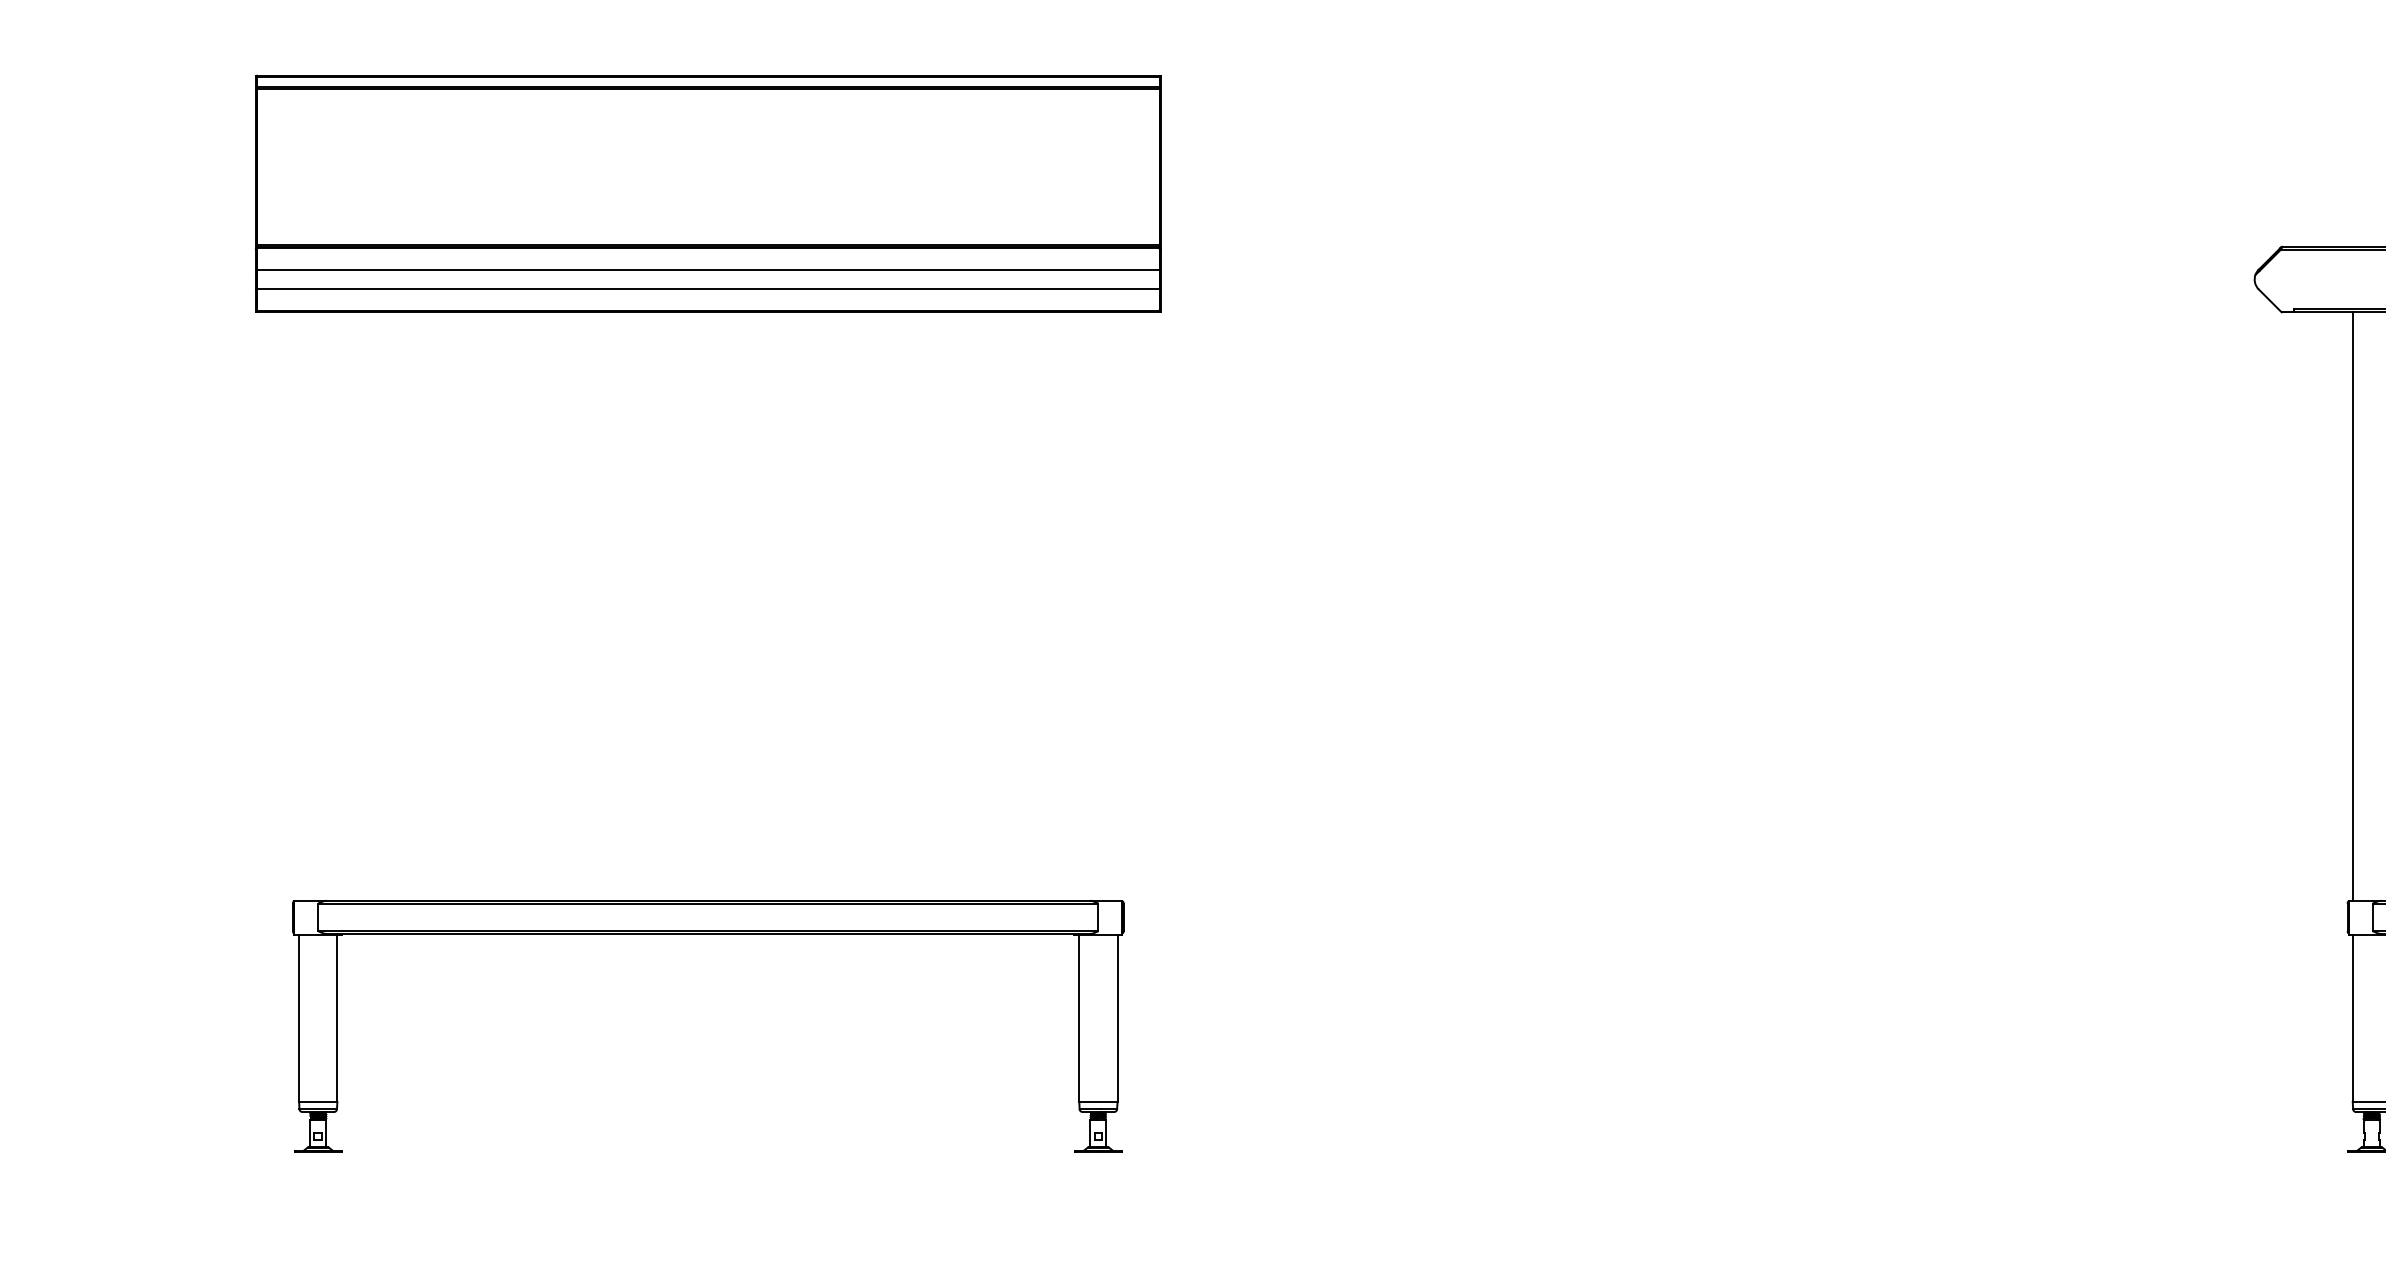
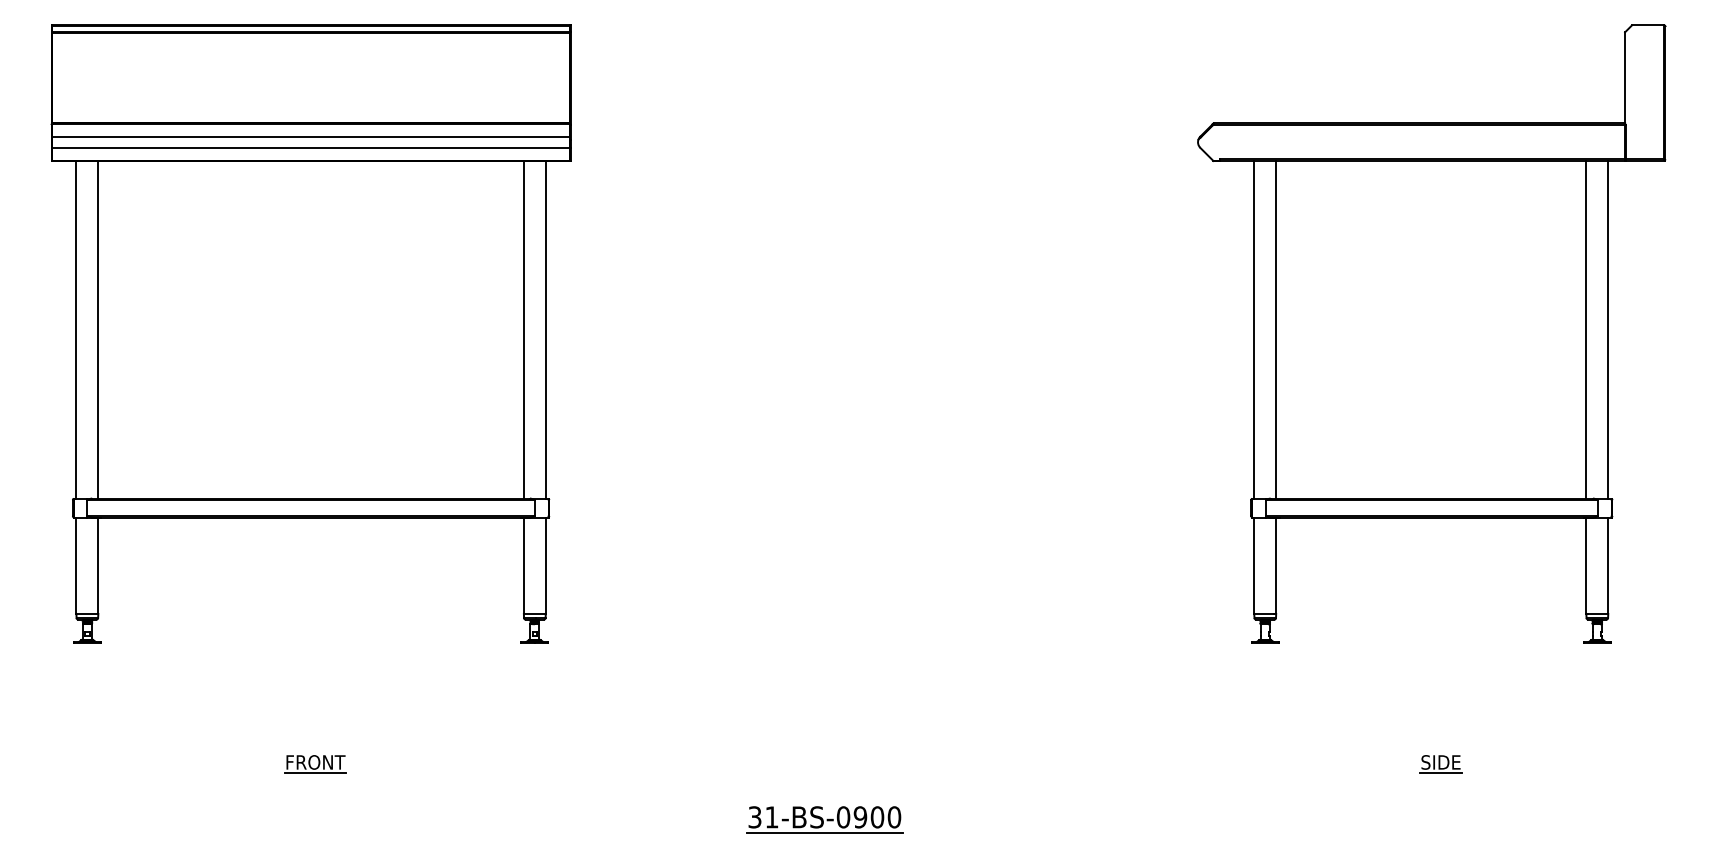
line: (299, 606) -> (76, 329), added
line: (337, 606) -> (98, 329), added
line: (1078, 606) -> (523, 329), added
line: (1117, 606) -> (545, 329), added

